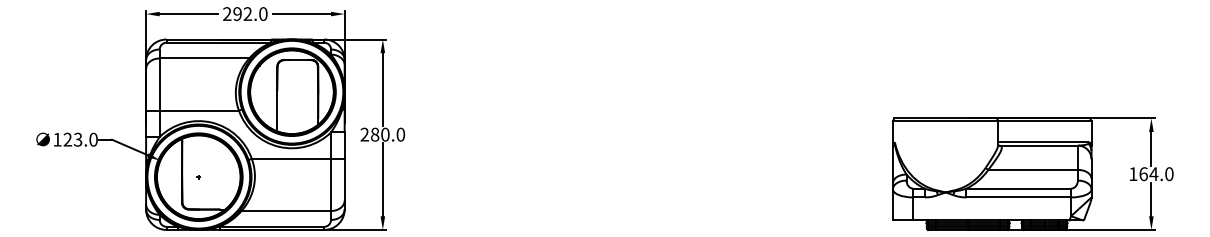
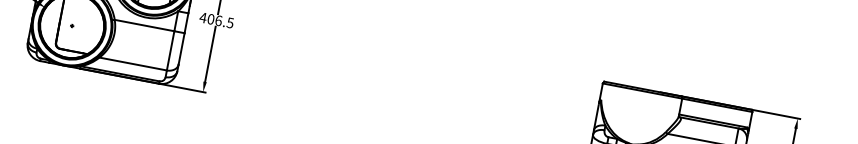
text: (382, 134) -> (216, 20), 280.0 -> 406.5

